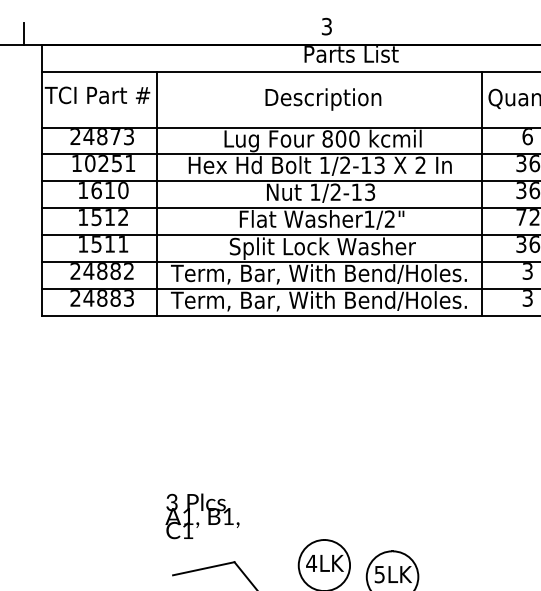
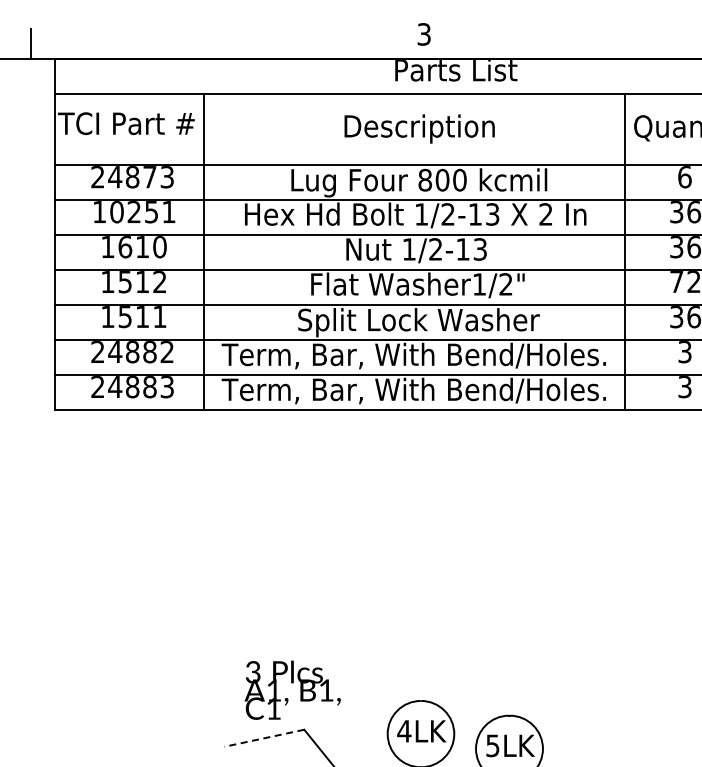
text: (202, 515) -> (292, 689), moved
line: (203, 568) -> (264, 738), solid -> dashed

